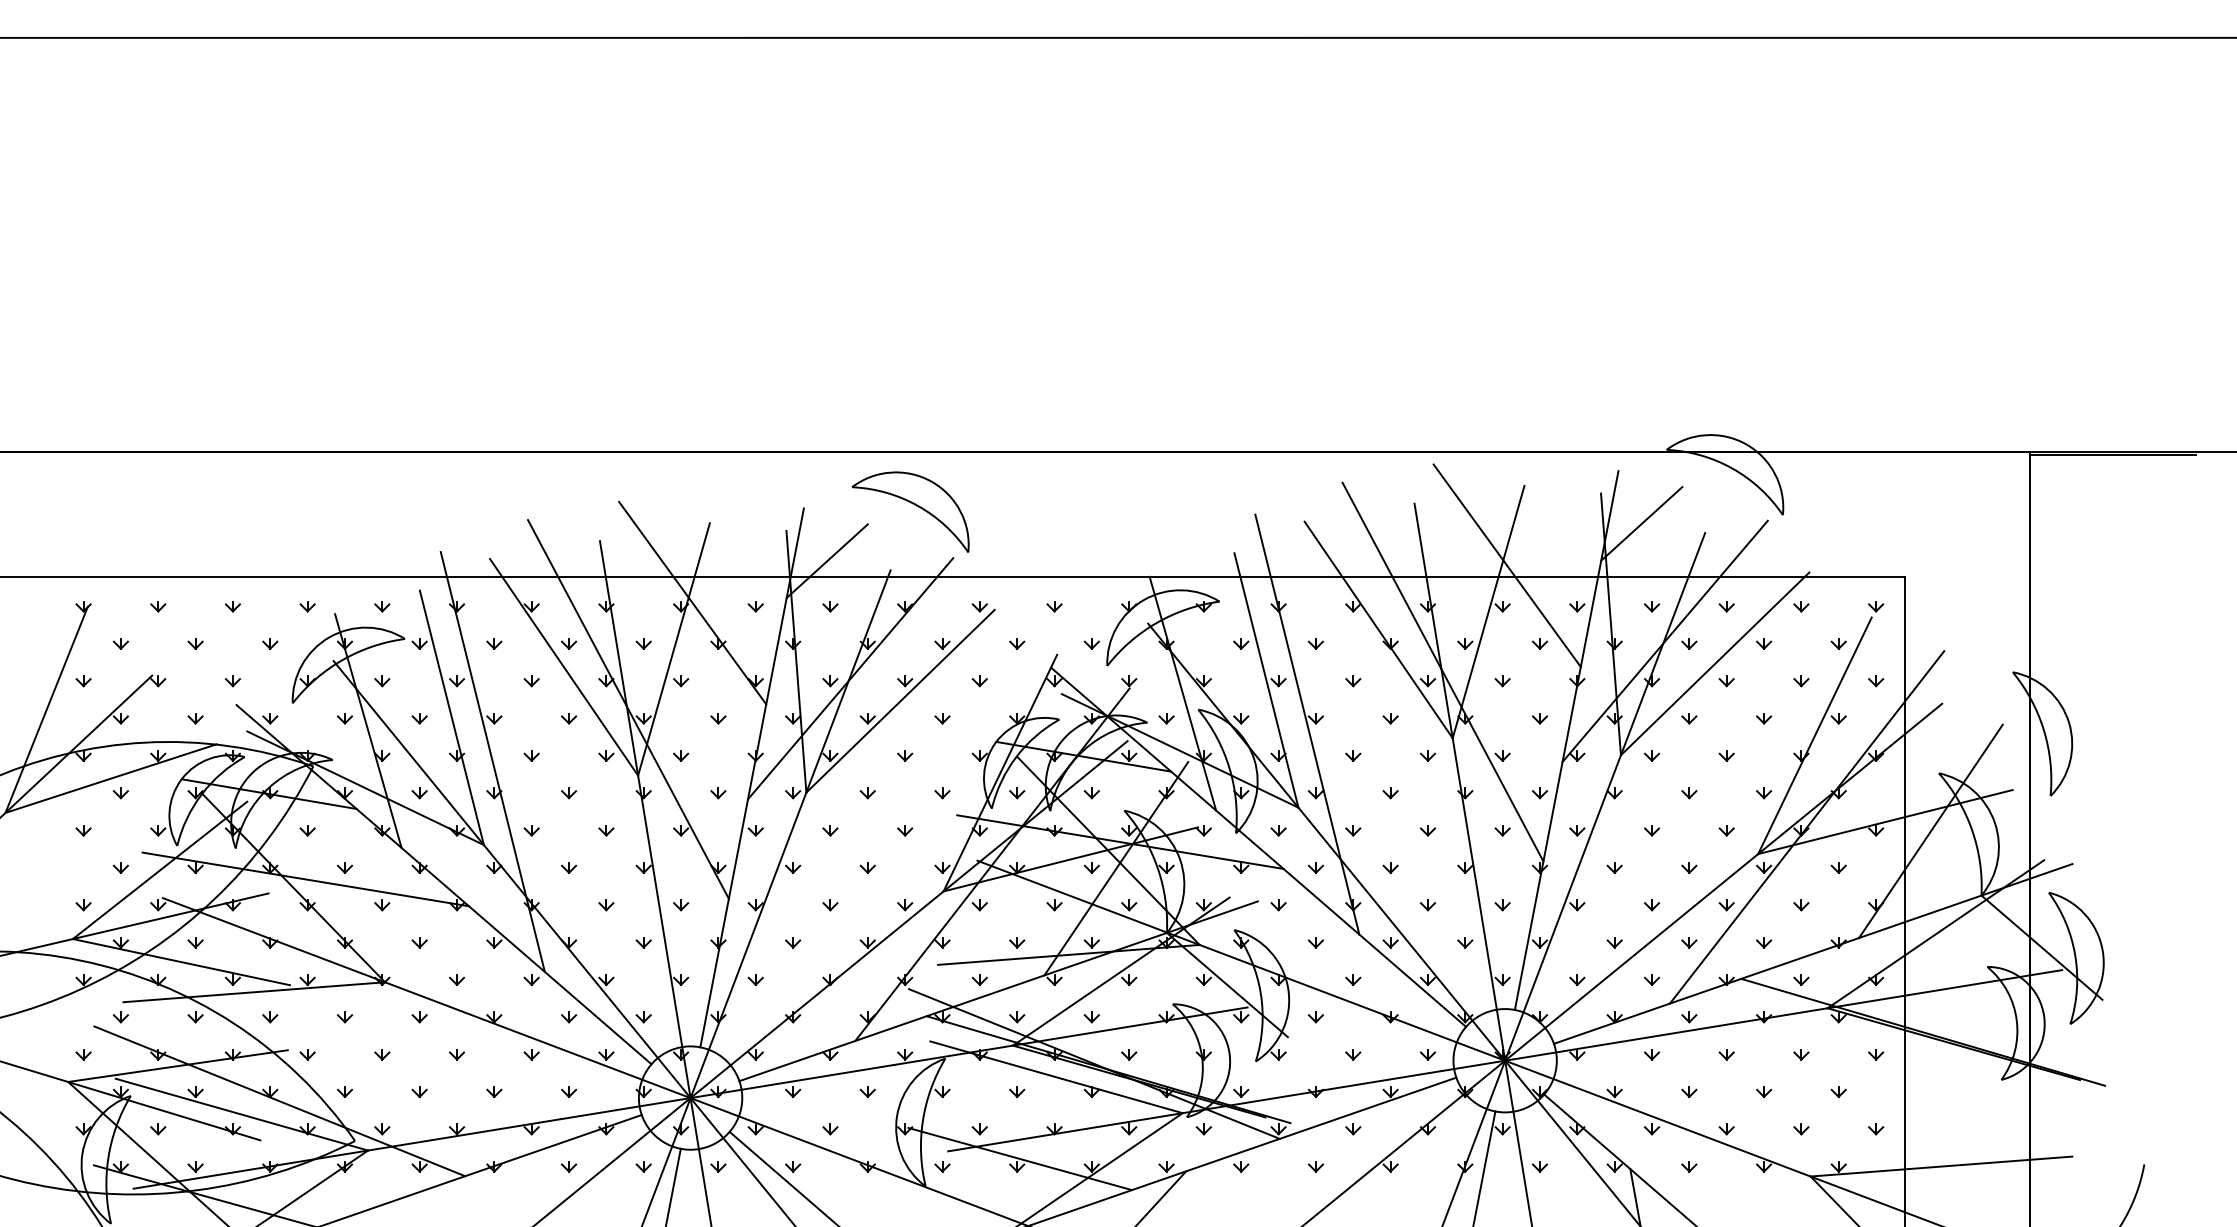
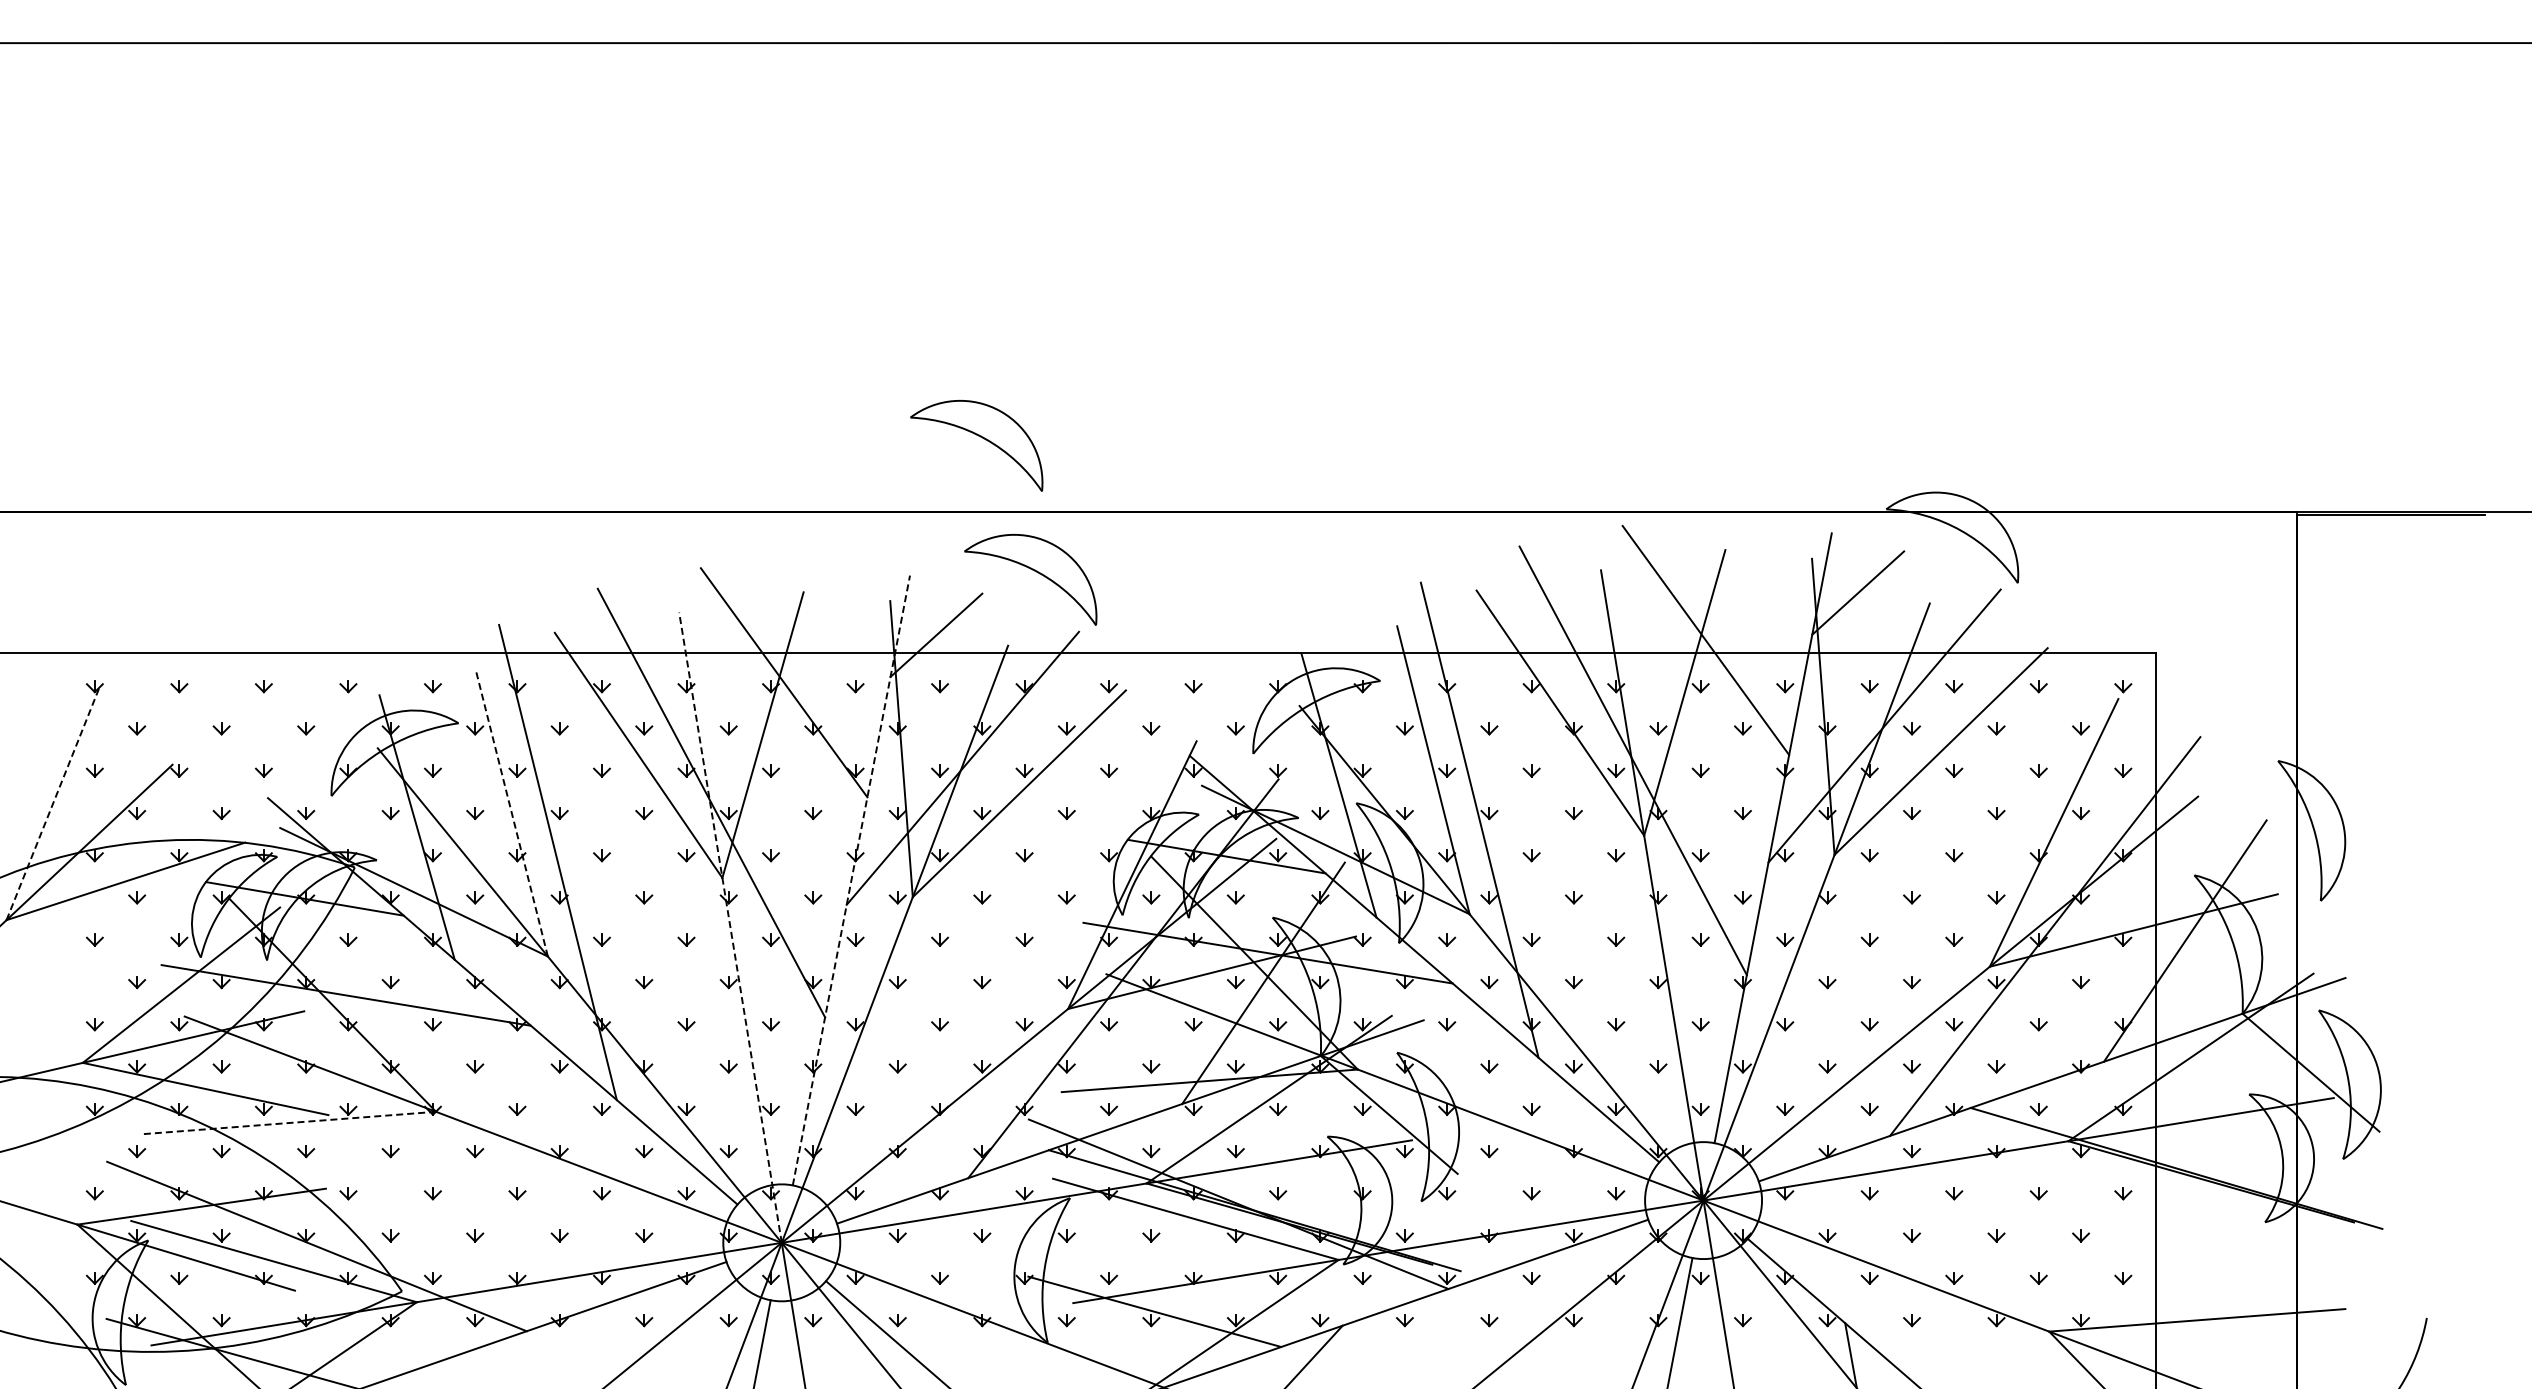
part: (866, 386) -> (980, 437), added
line: (47, 709) -> (53, 803), solid -> dashed
line: (451, 717) -> (511, 812), solid -> dashed
line: (752, 777) -> (851, 880), solid -> dashed
line: (645, 819) -> (730, 927), solid -> dashed
line: (253, 992) -> (287, 1123), solid -> dashed

